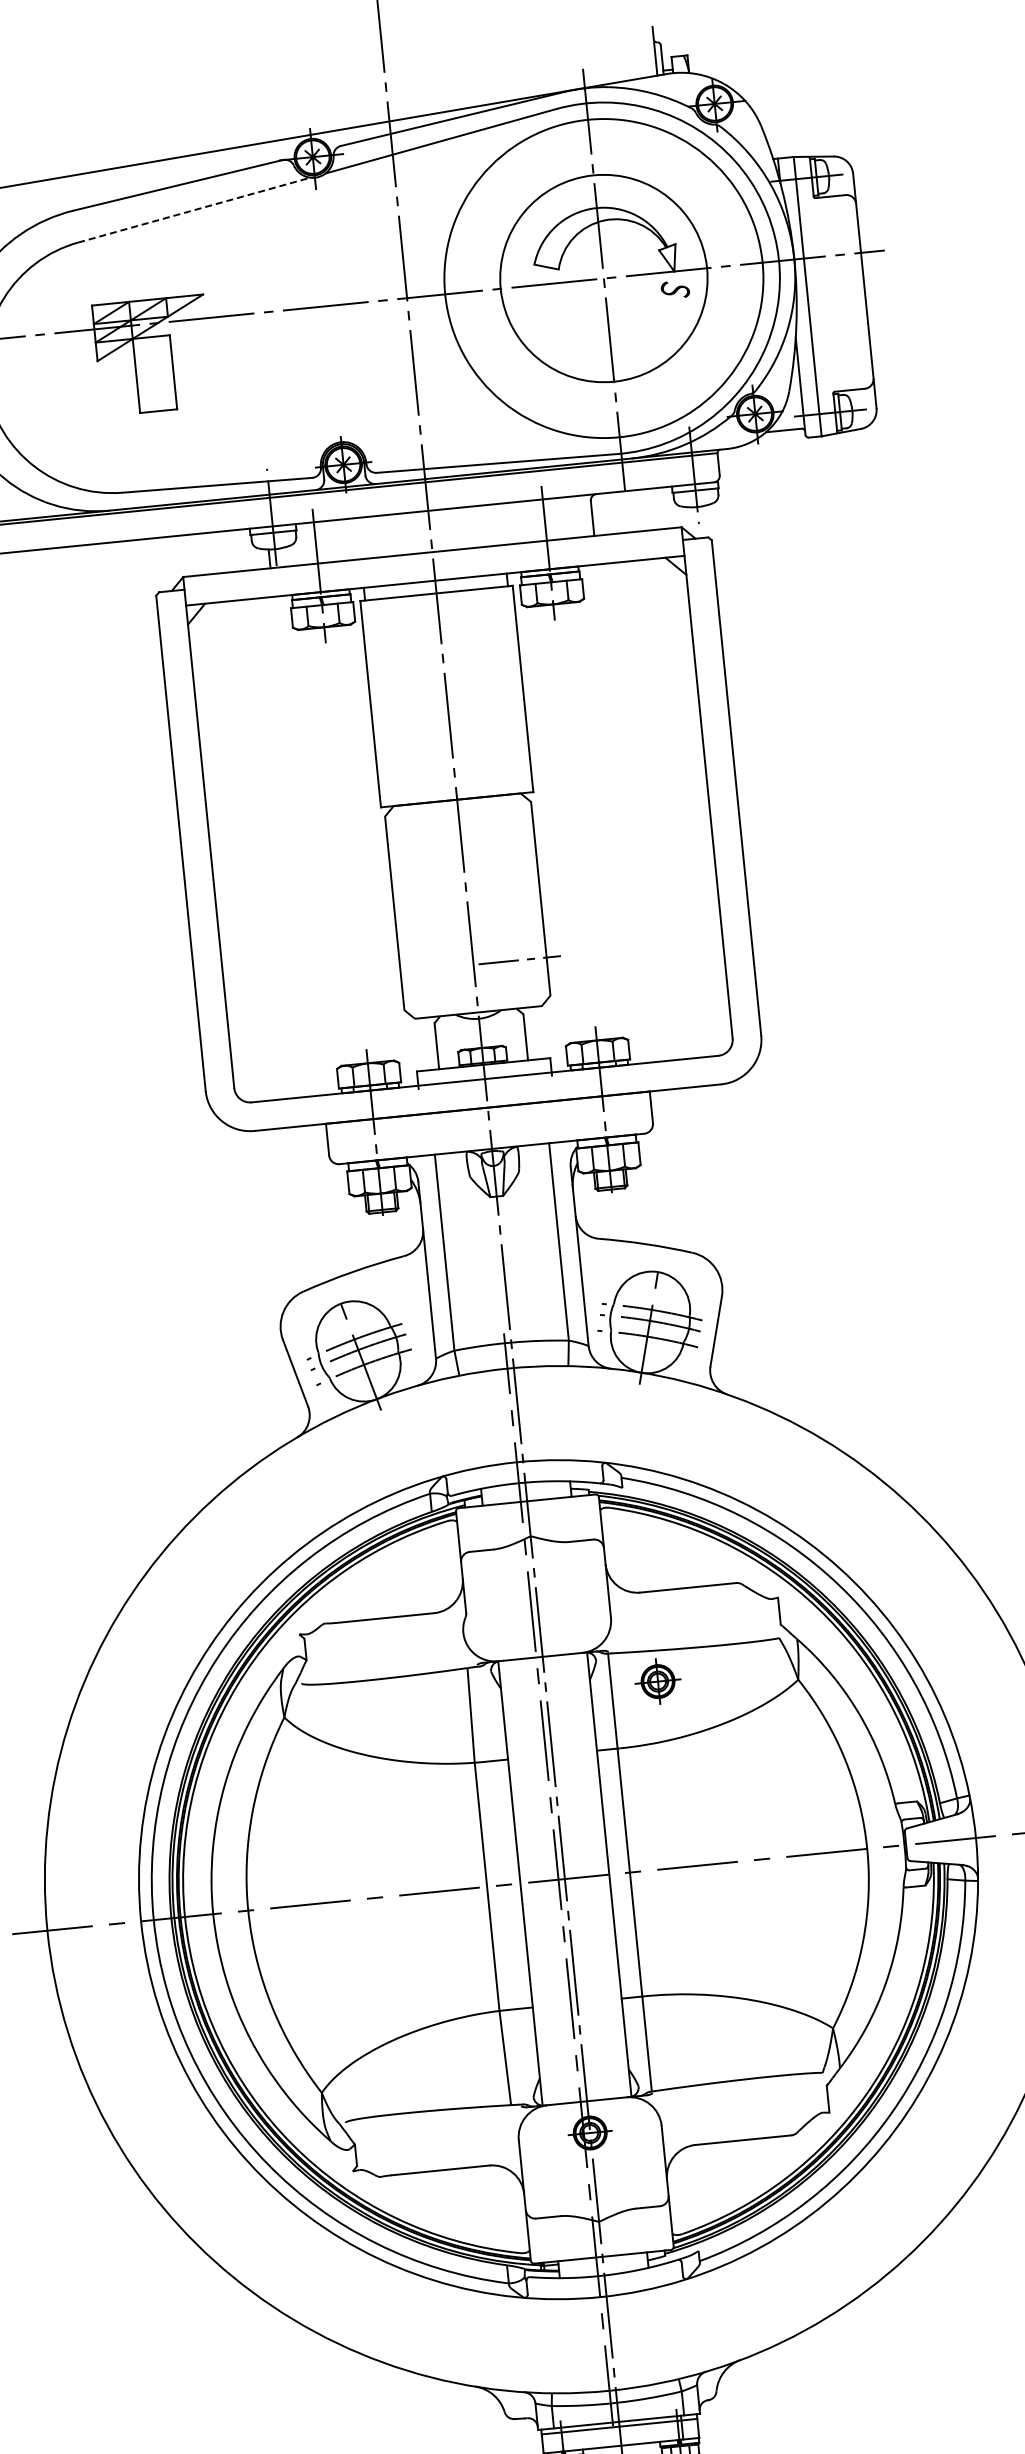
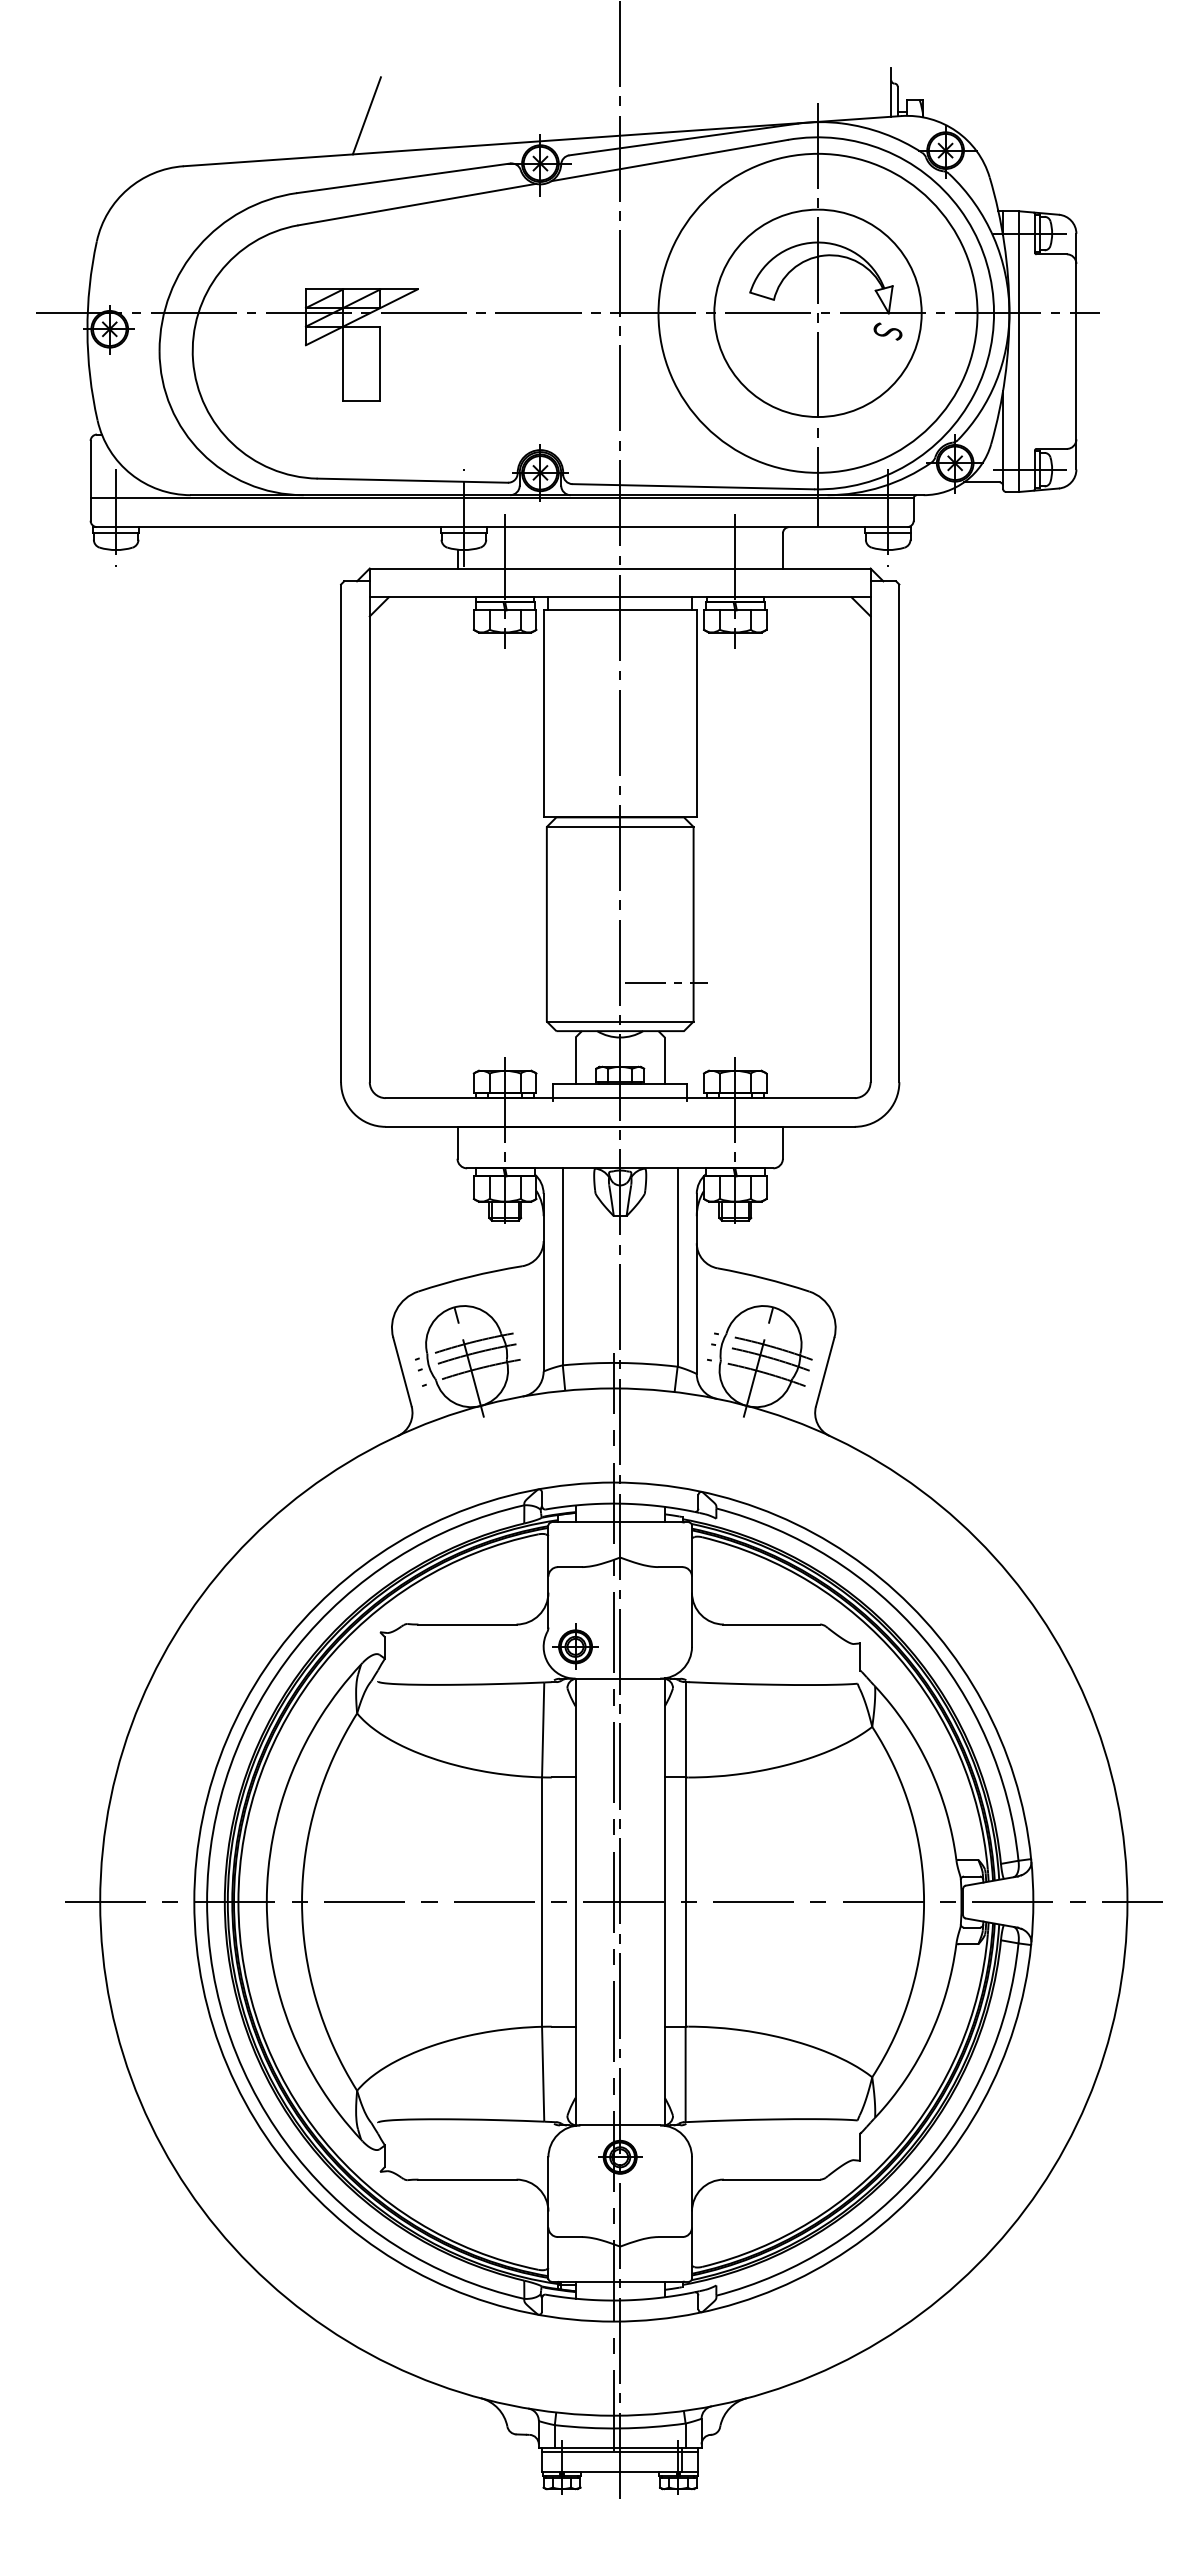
line: (134, 126) -> (366, 115), added
line: (194, 210) -> (417, 204), dashed -> solid
line: (457, 808) -> (619, 826), added
line: (476, 1002) -> (619, 1021), added
part: (657, 1681) -> (575, 1646), moved

